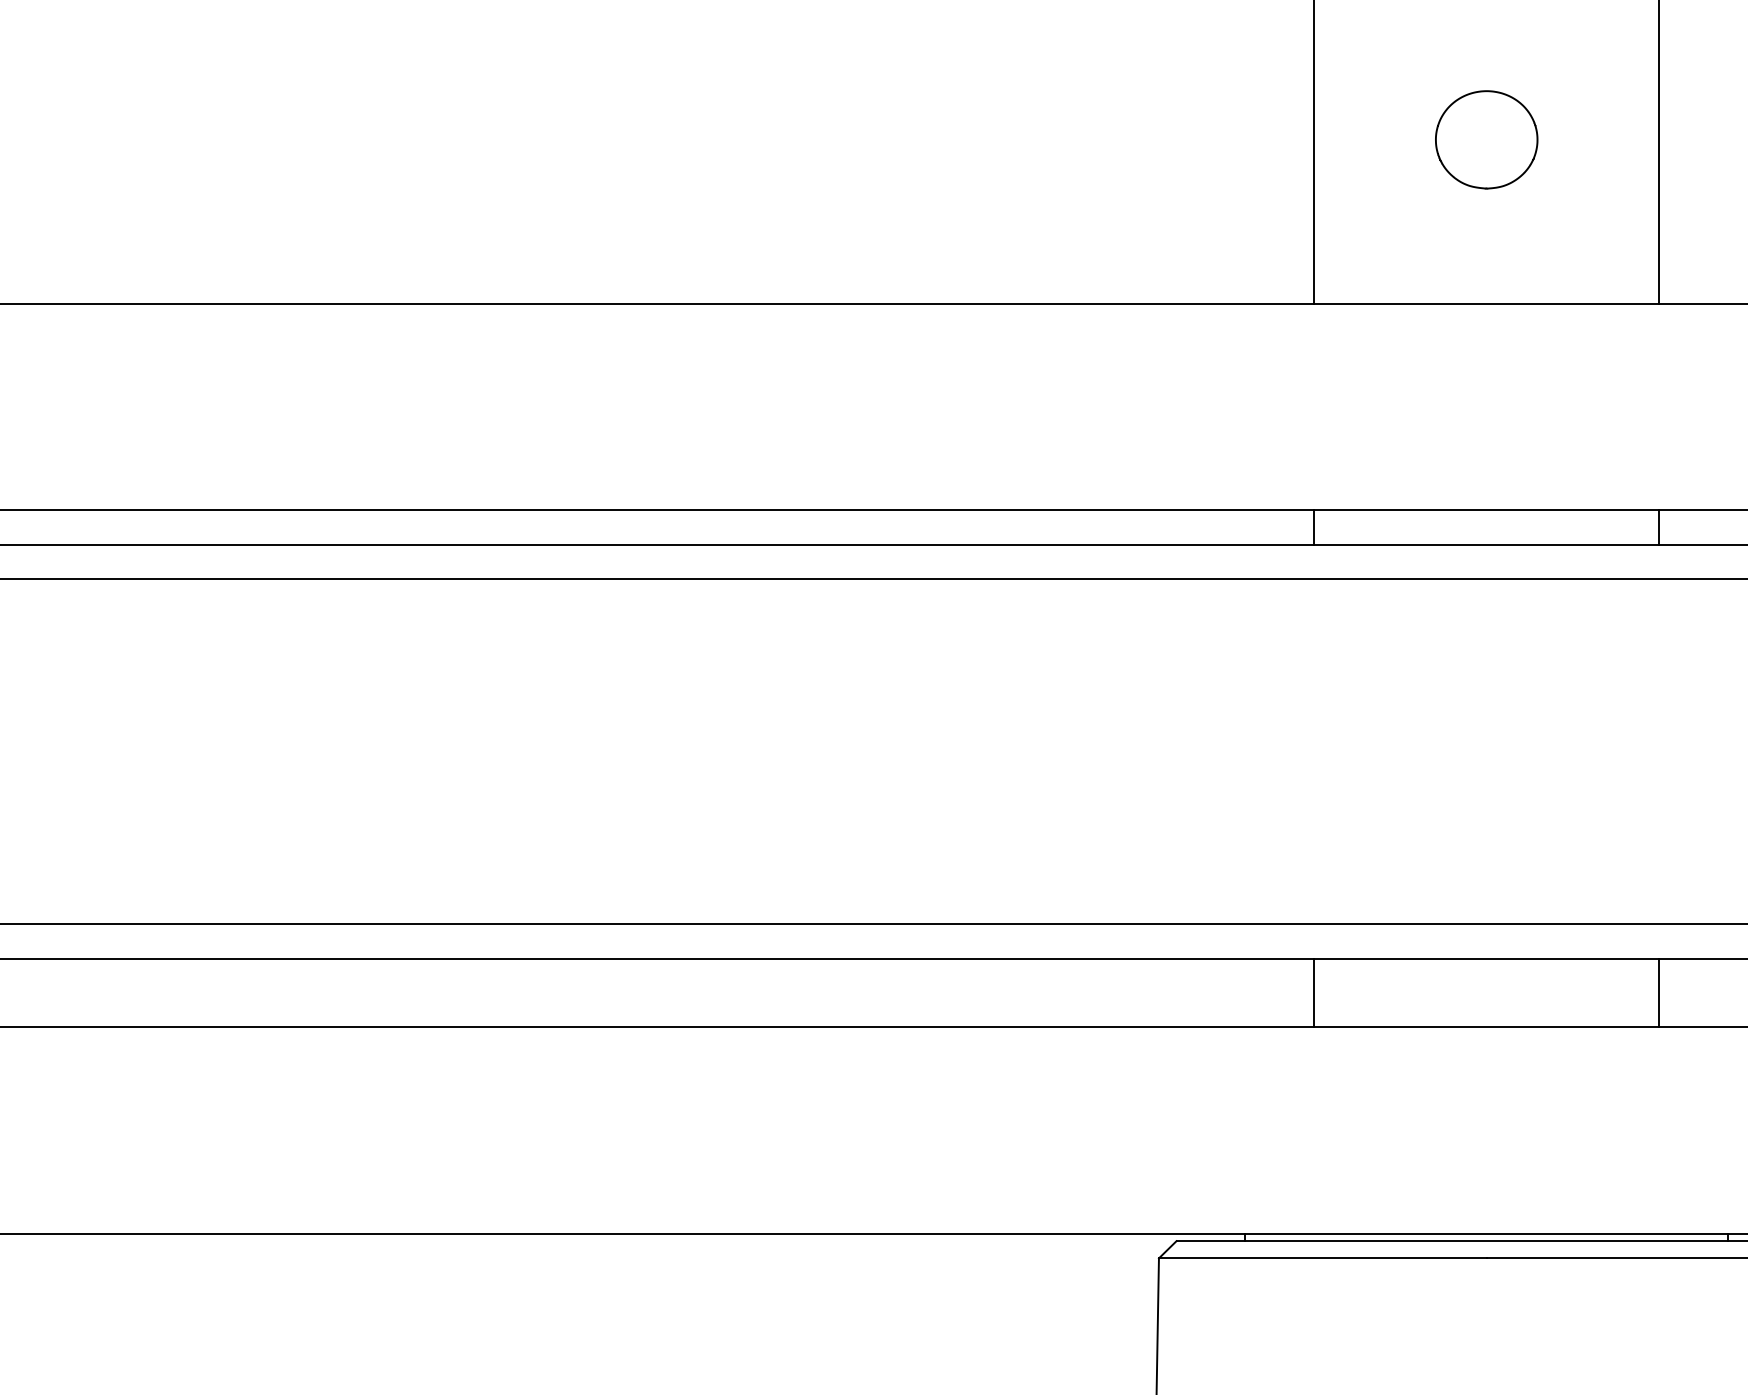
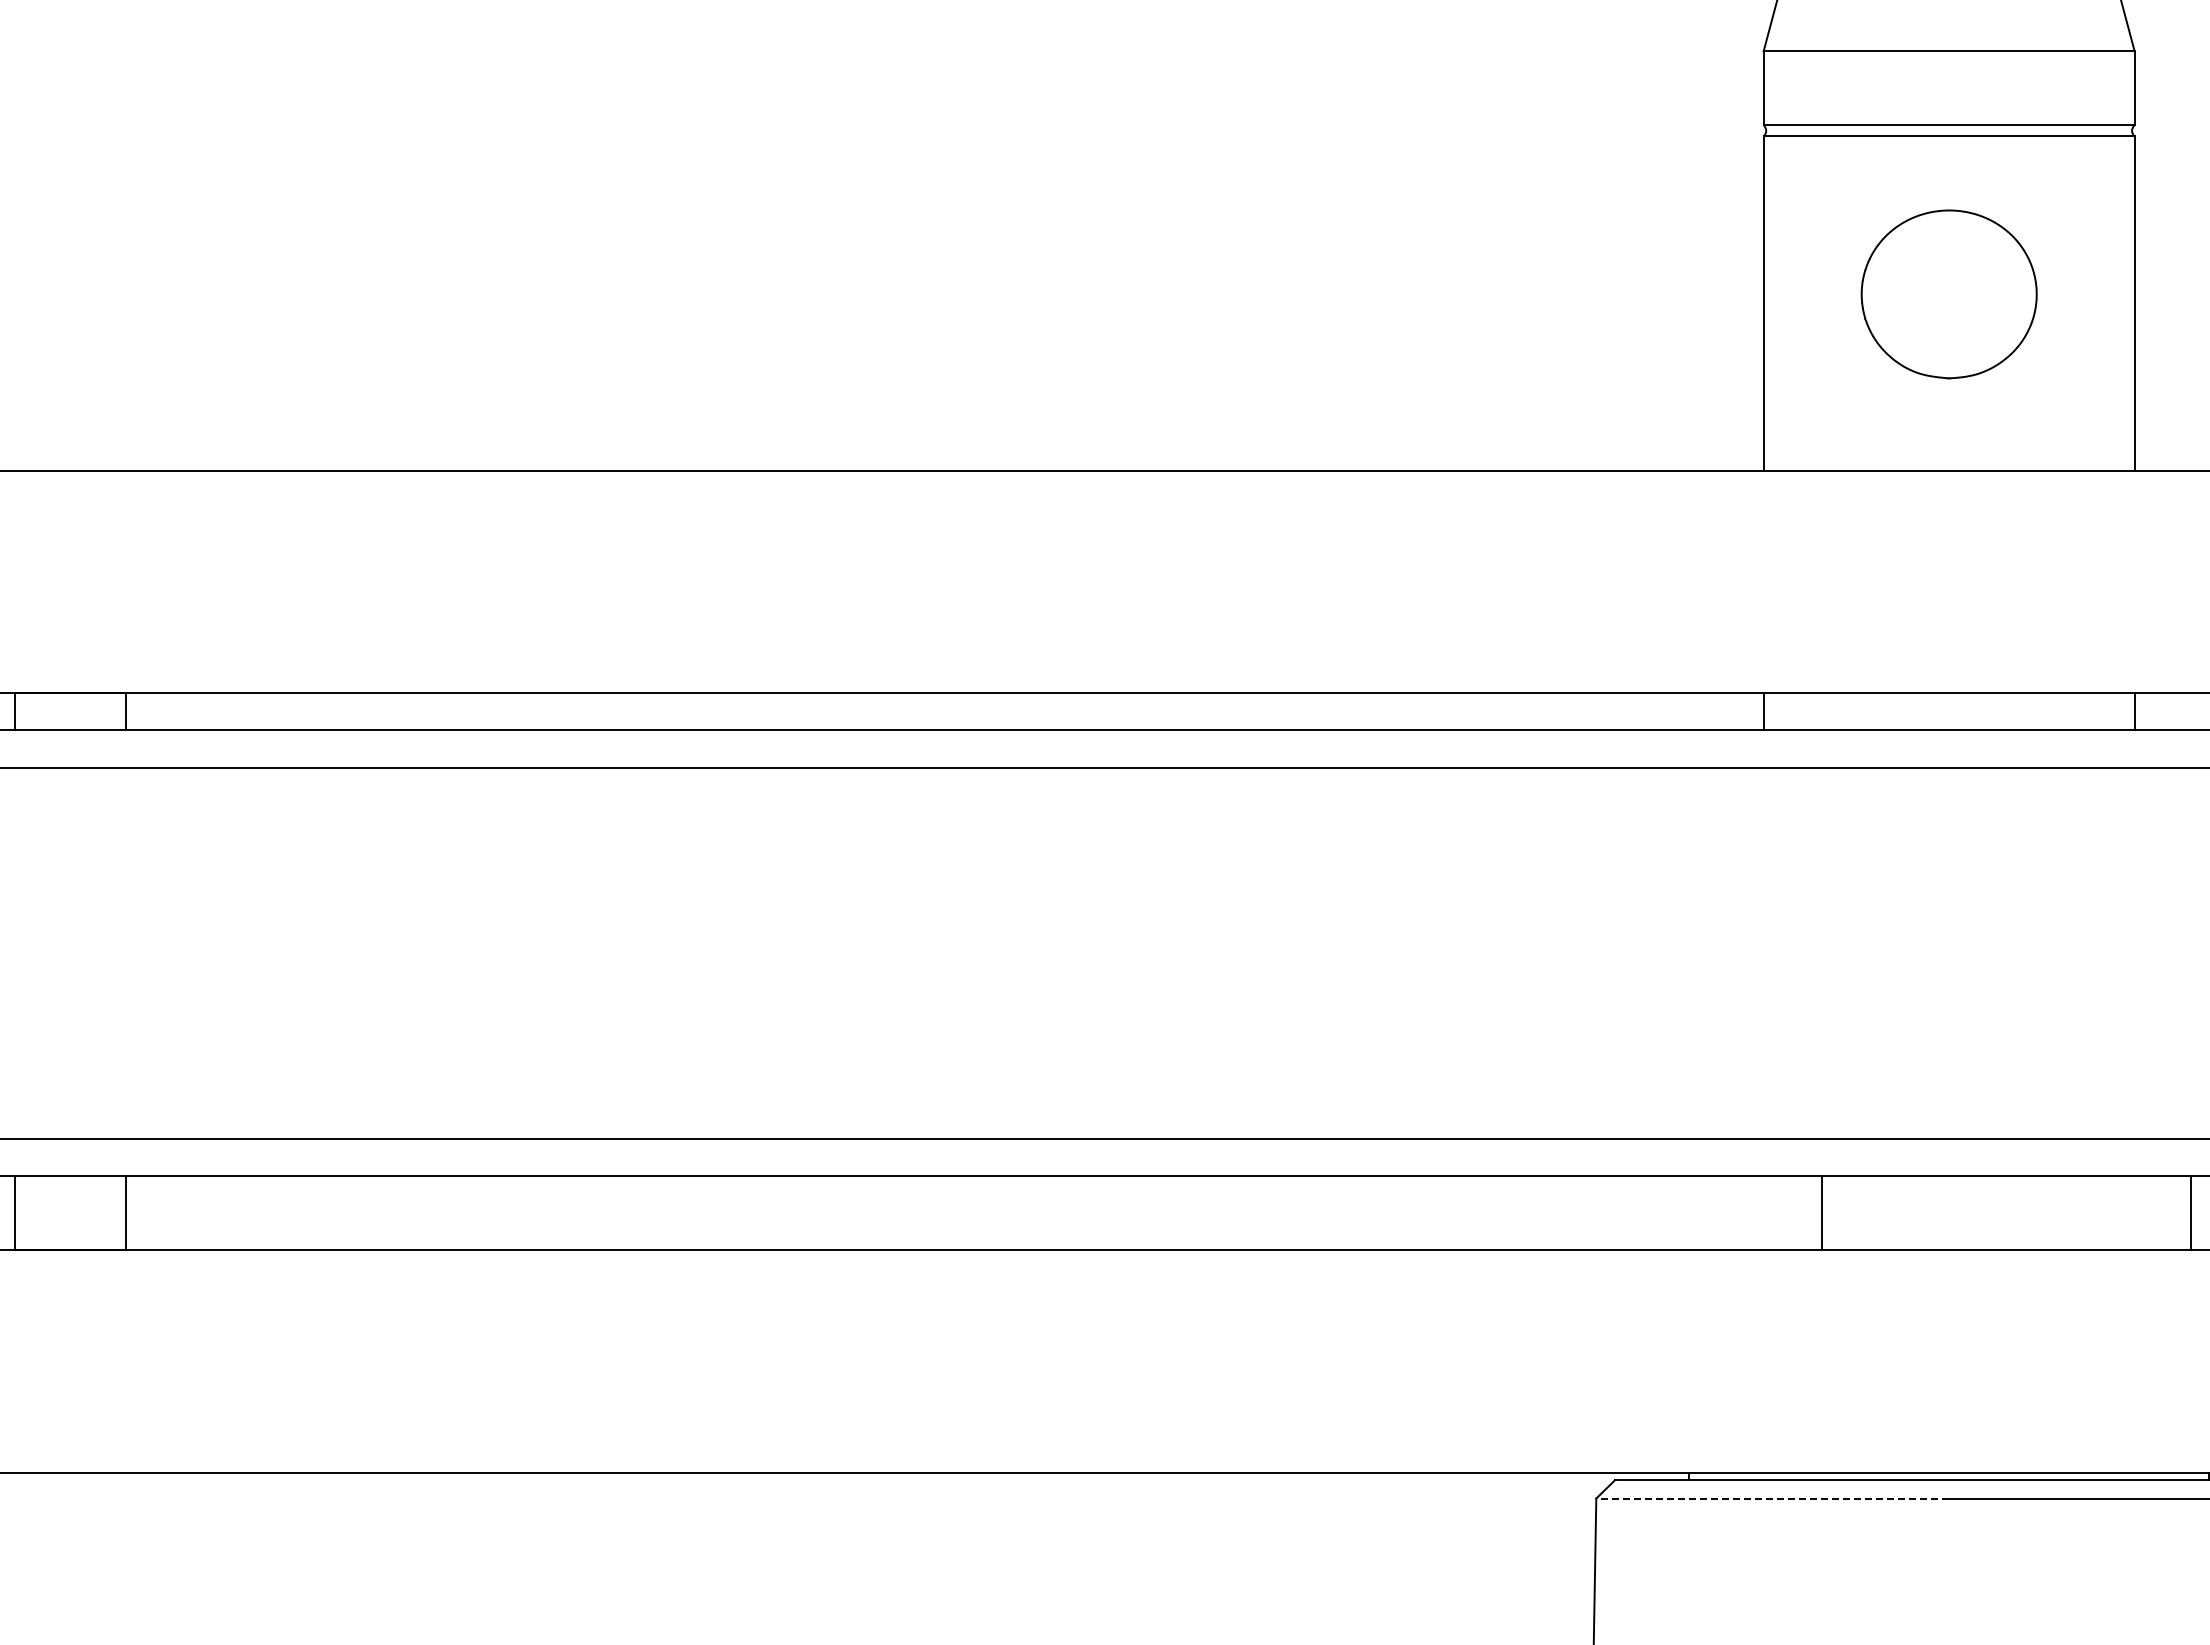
part: (1486, 139) -> (1948, 294), size x1.6
line: (1314, 992) -> (1821, 1212), moved
line: (1658, 992) -> (2190, 1212), moved
line: (1322, 1258) -> (1772, 1498), solid -> dashed

